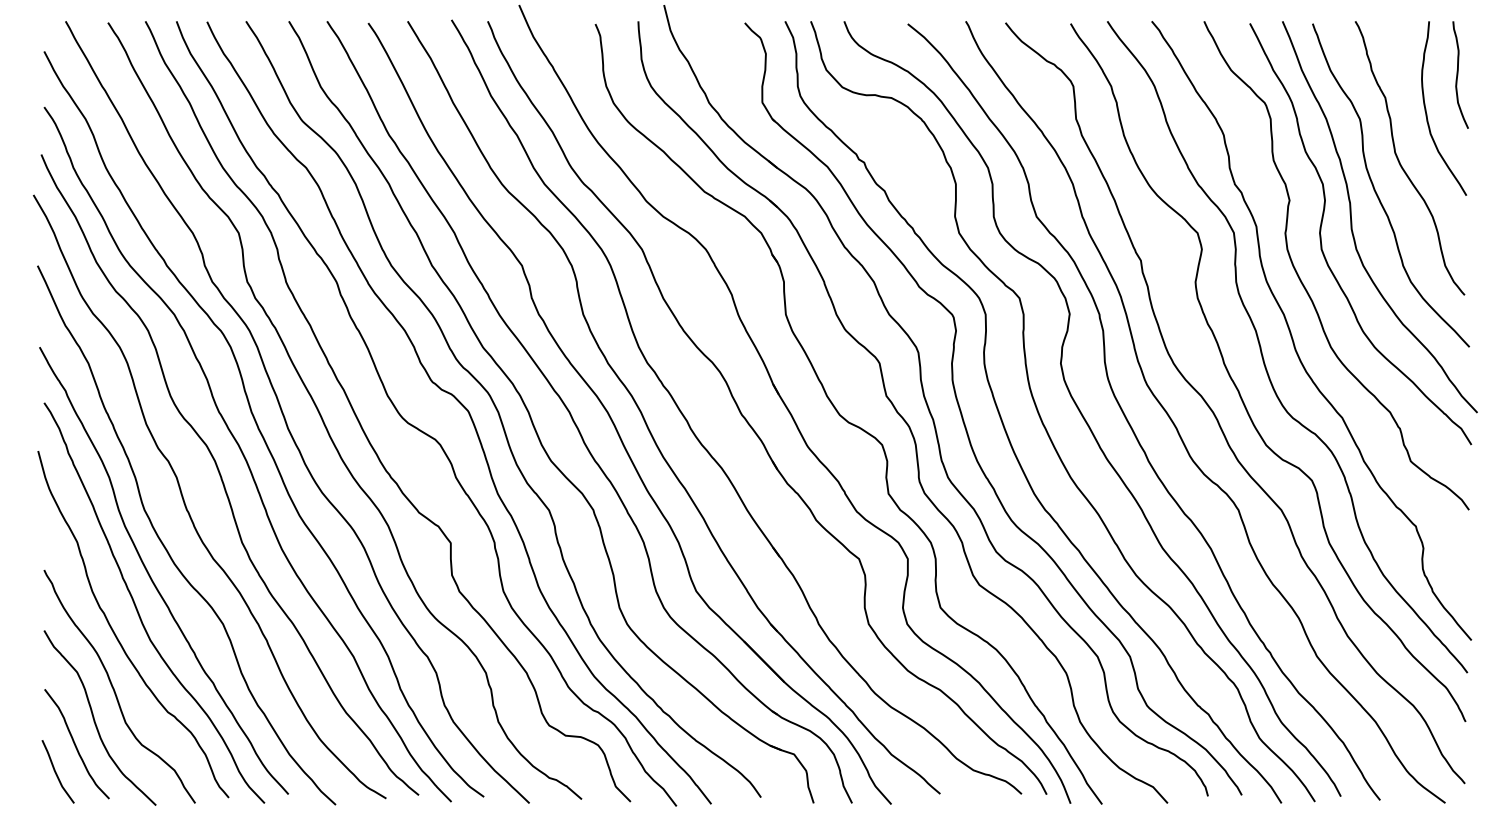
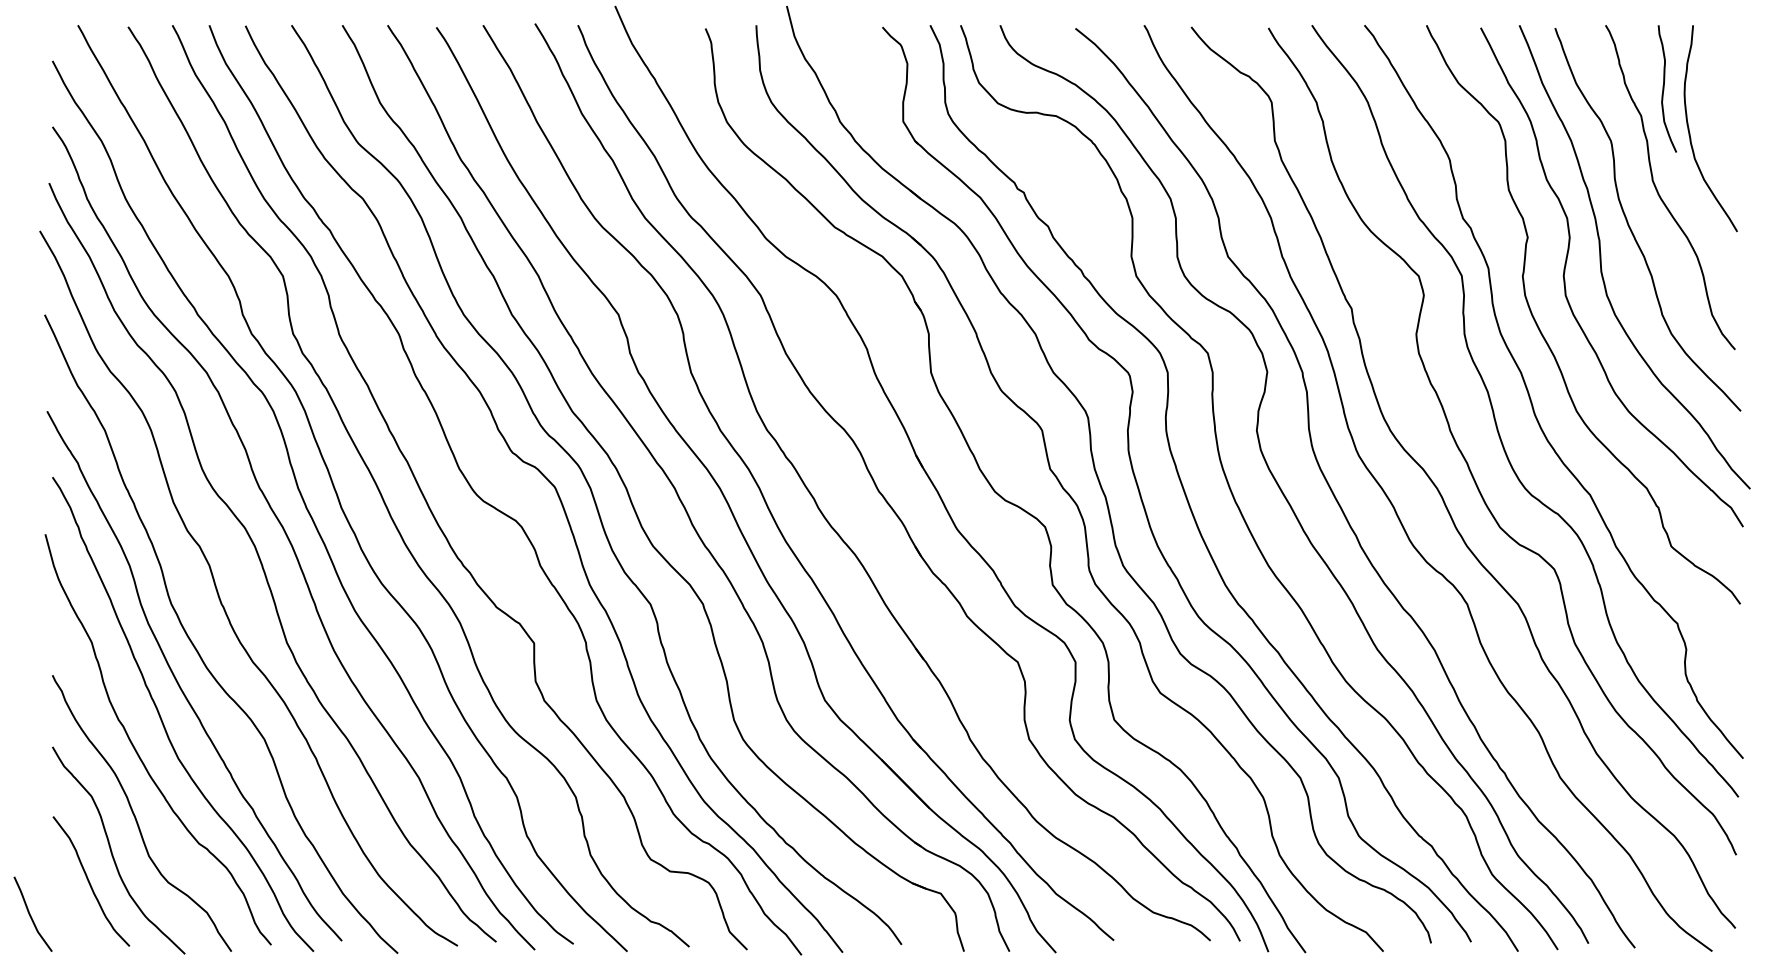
curve: (1458, 74) -> (1664, 88), moved
curve: (56, 771) -> (30, 913), moved

